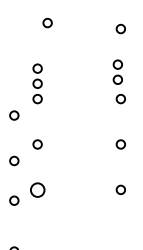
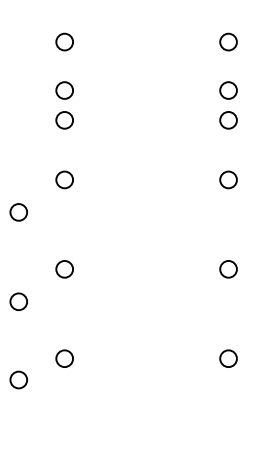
circle: (47, 22) -> (64, 41), moved
part: (117, 71) -> (227, 103), moved
part: (37, 75) -> (64, 103), moved
circle: (37, 189) -> (64, 357), size x0.62

